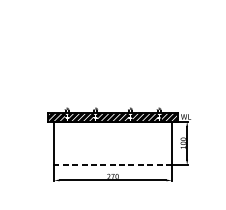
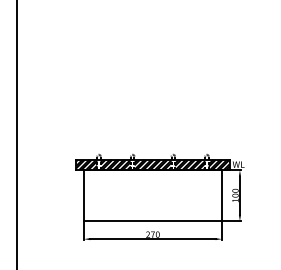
line: (112, 165) -> (152, 221), dashed -> solid

